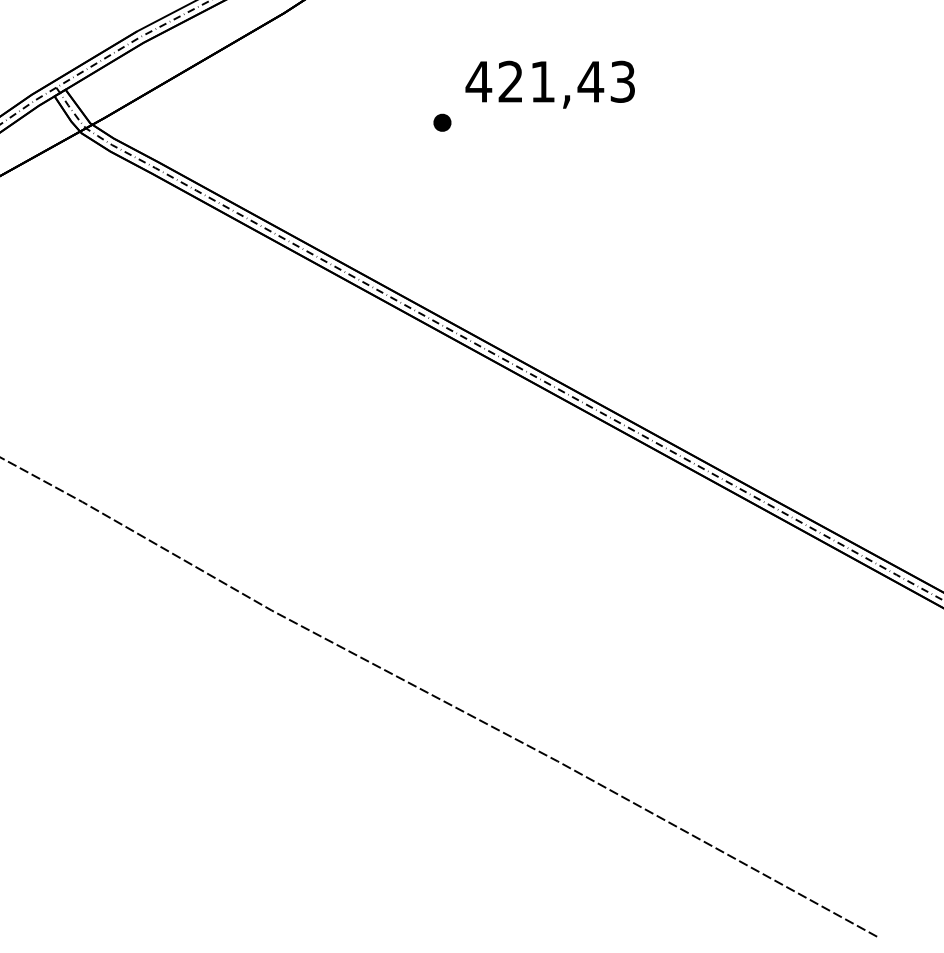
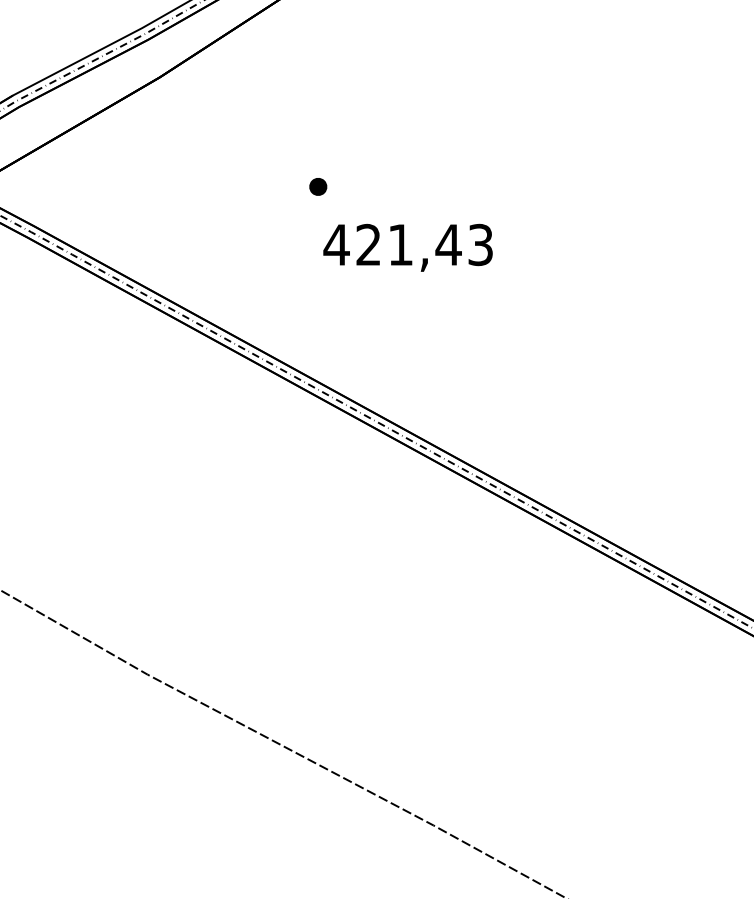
text: (549, 84) -> (407, 247), moved

